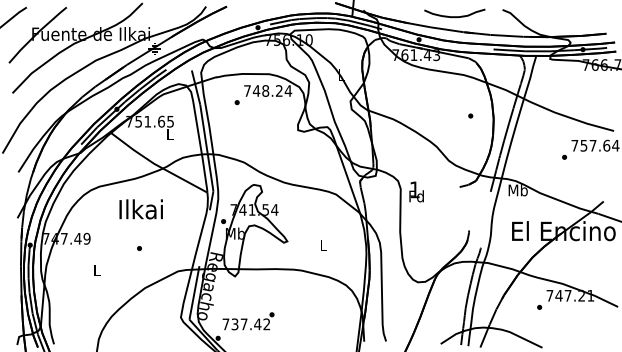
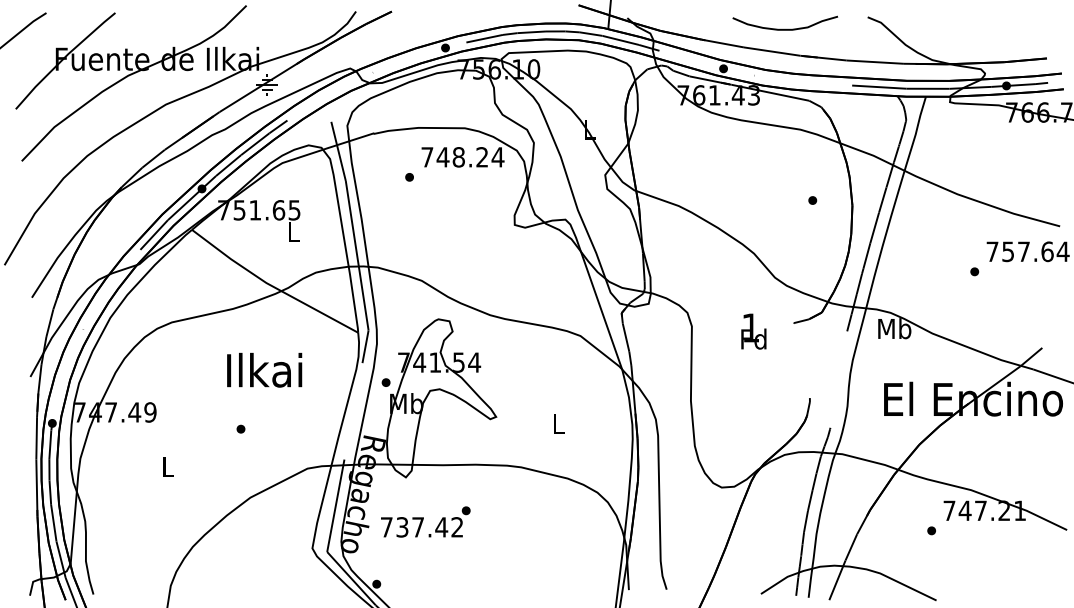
text: (416, 191) -> (753, 330), moved
text: (140, 209) -> (263, 370), moved
text: (248, 321) -> (425, 522), moved

